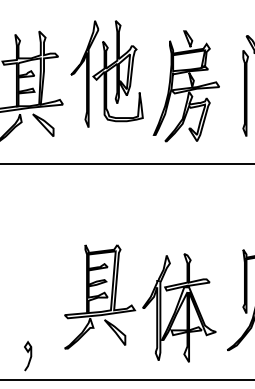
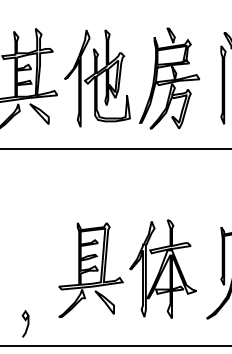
part: (107, 74) -> (97, 78), moved
part: (178, 307) -> (162, 268), moved

